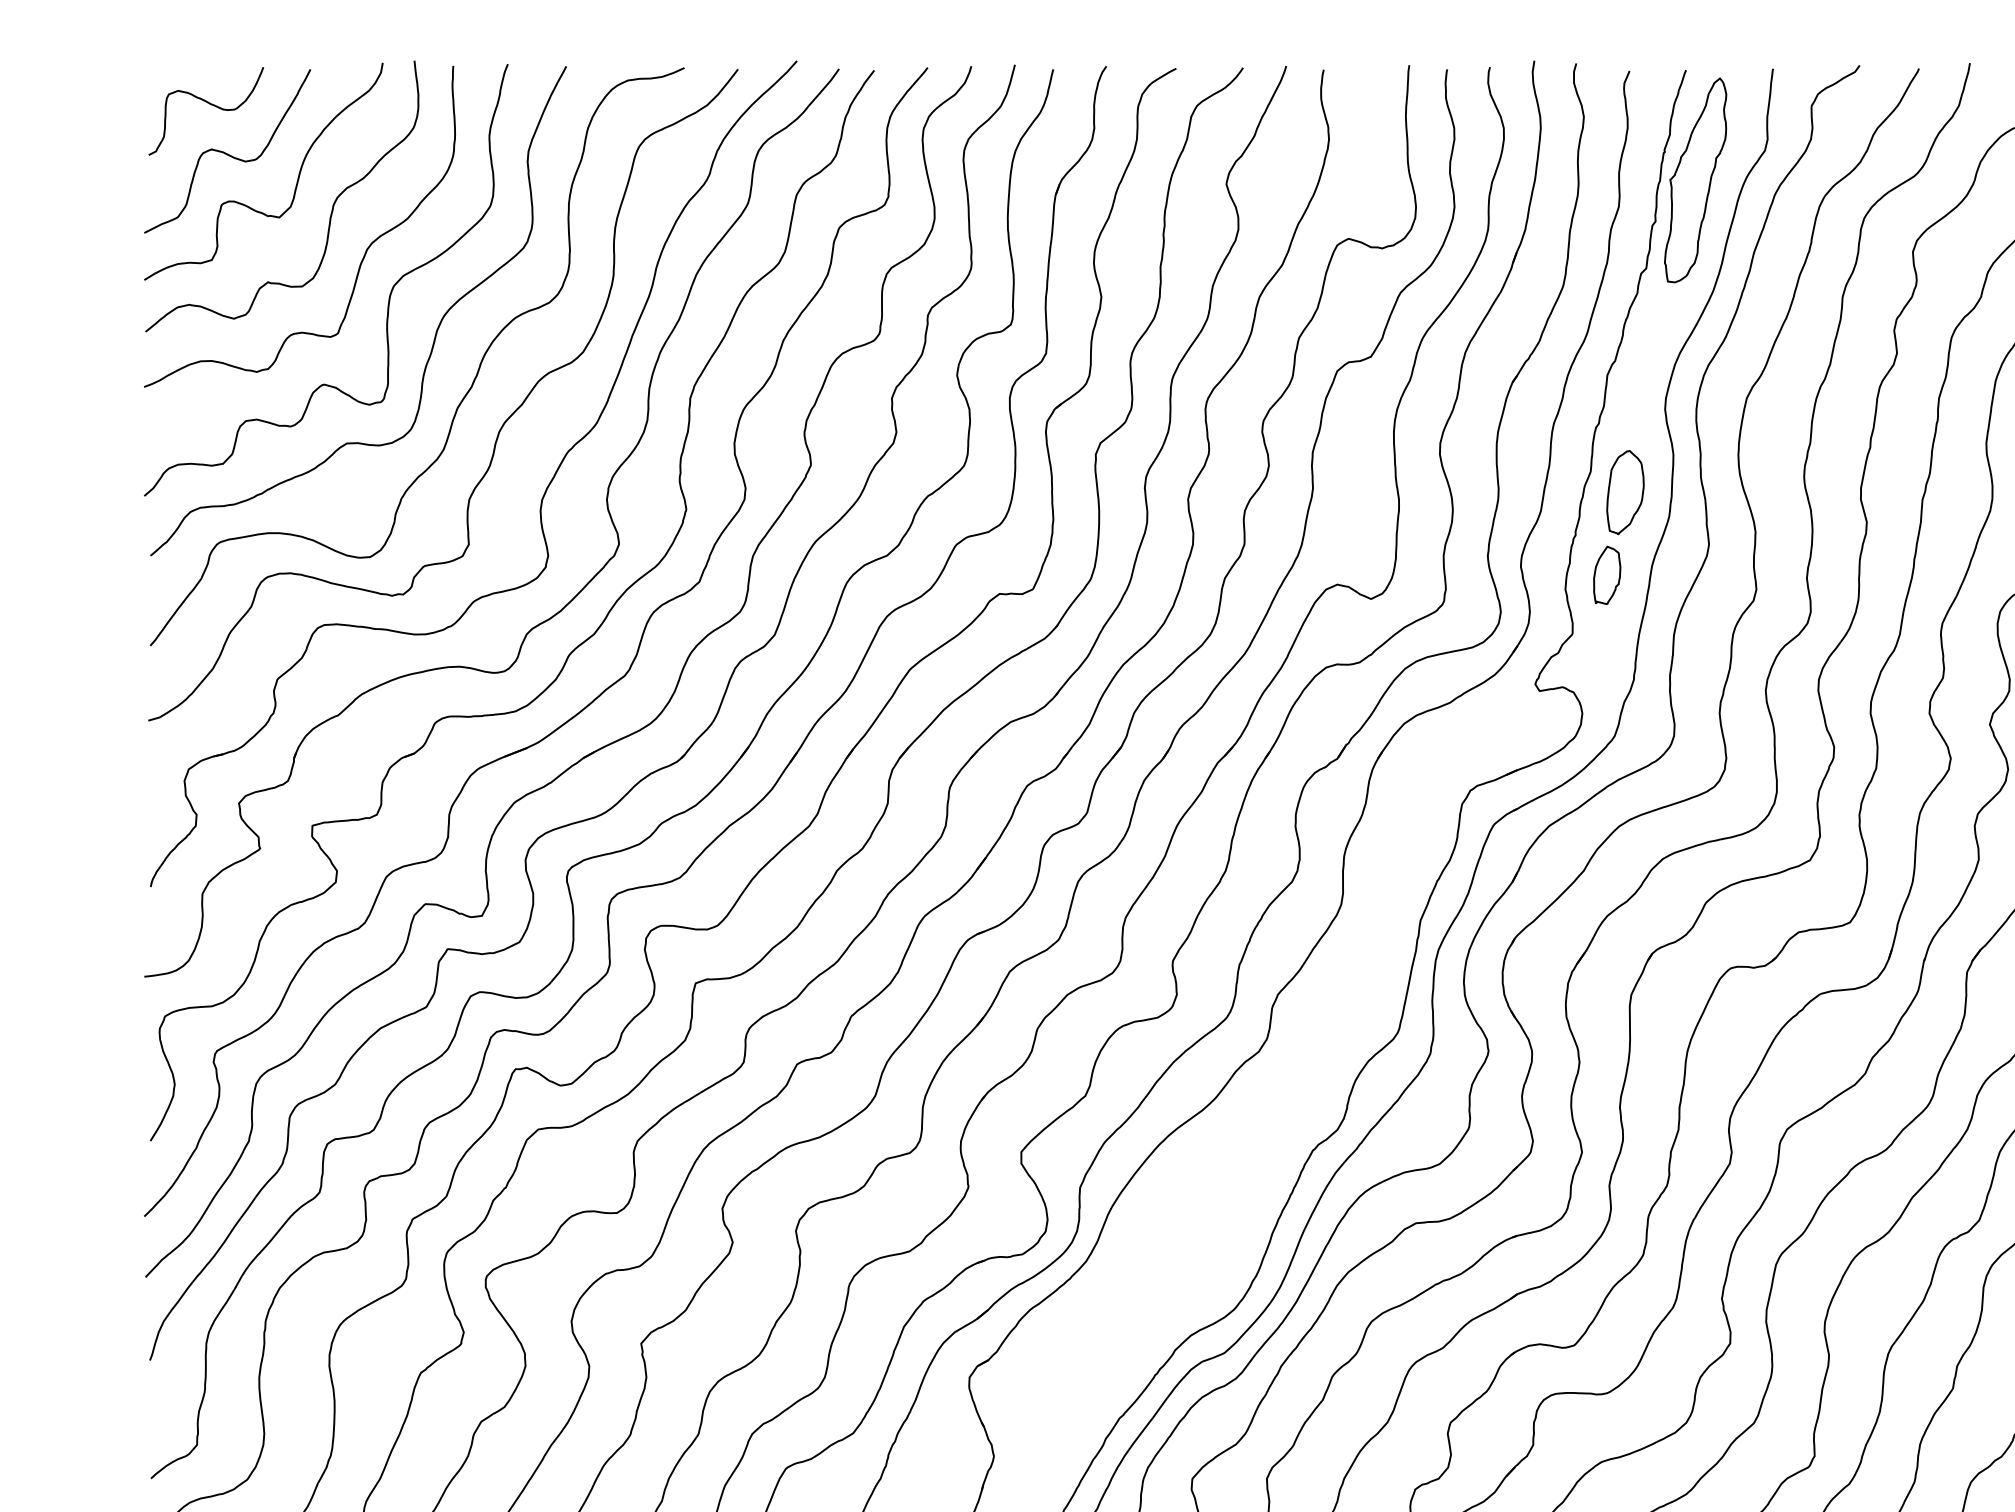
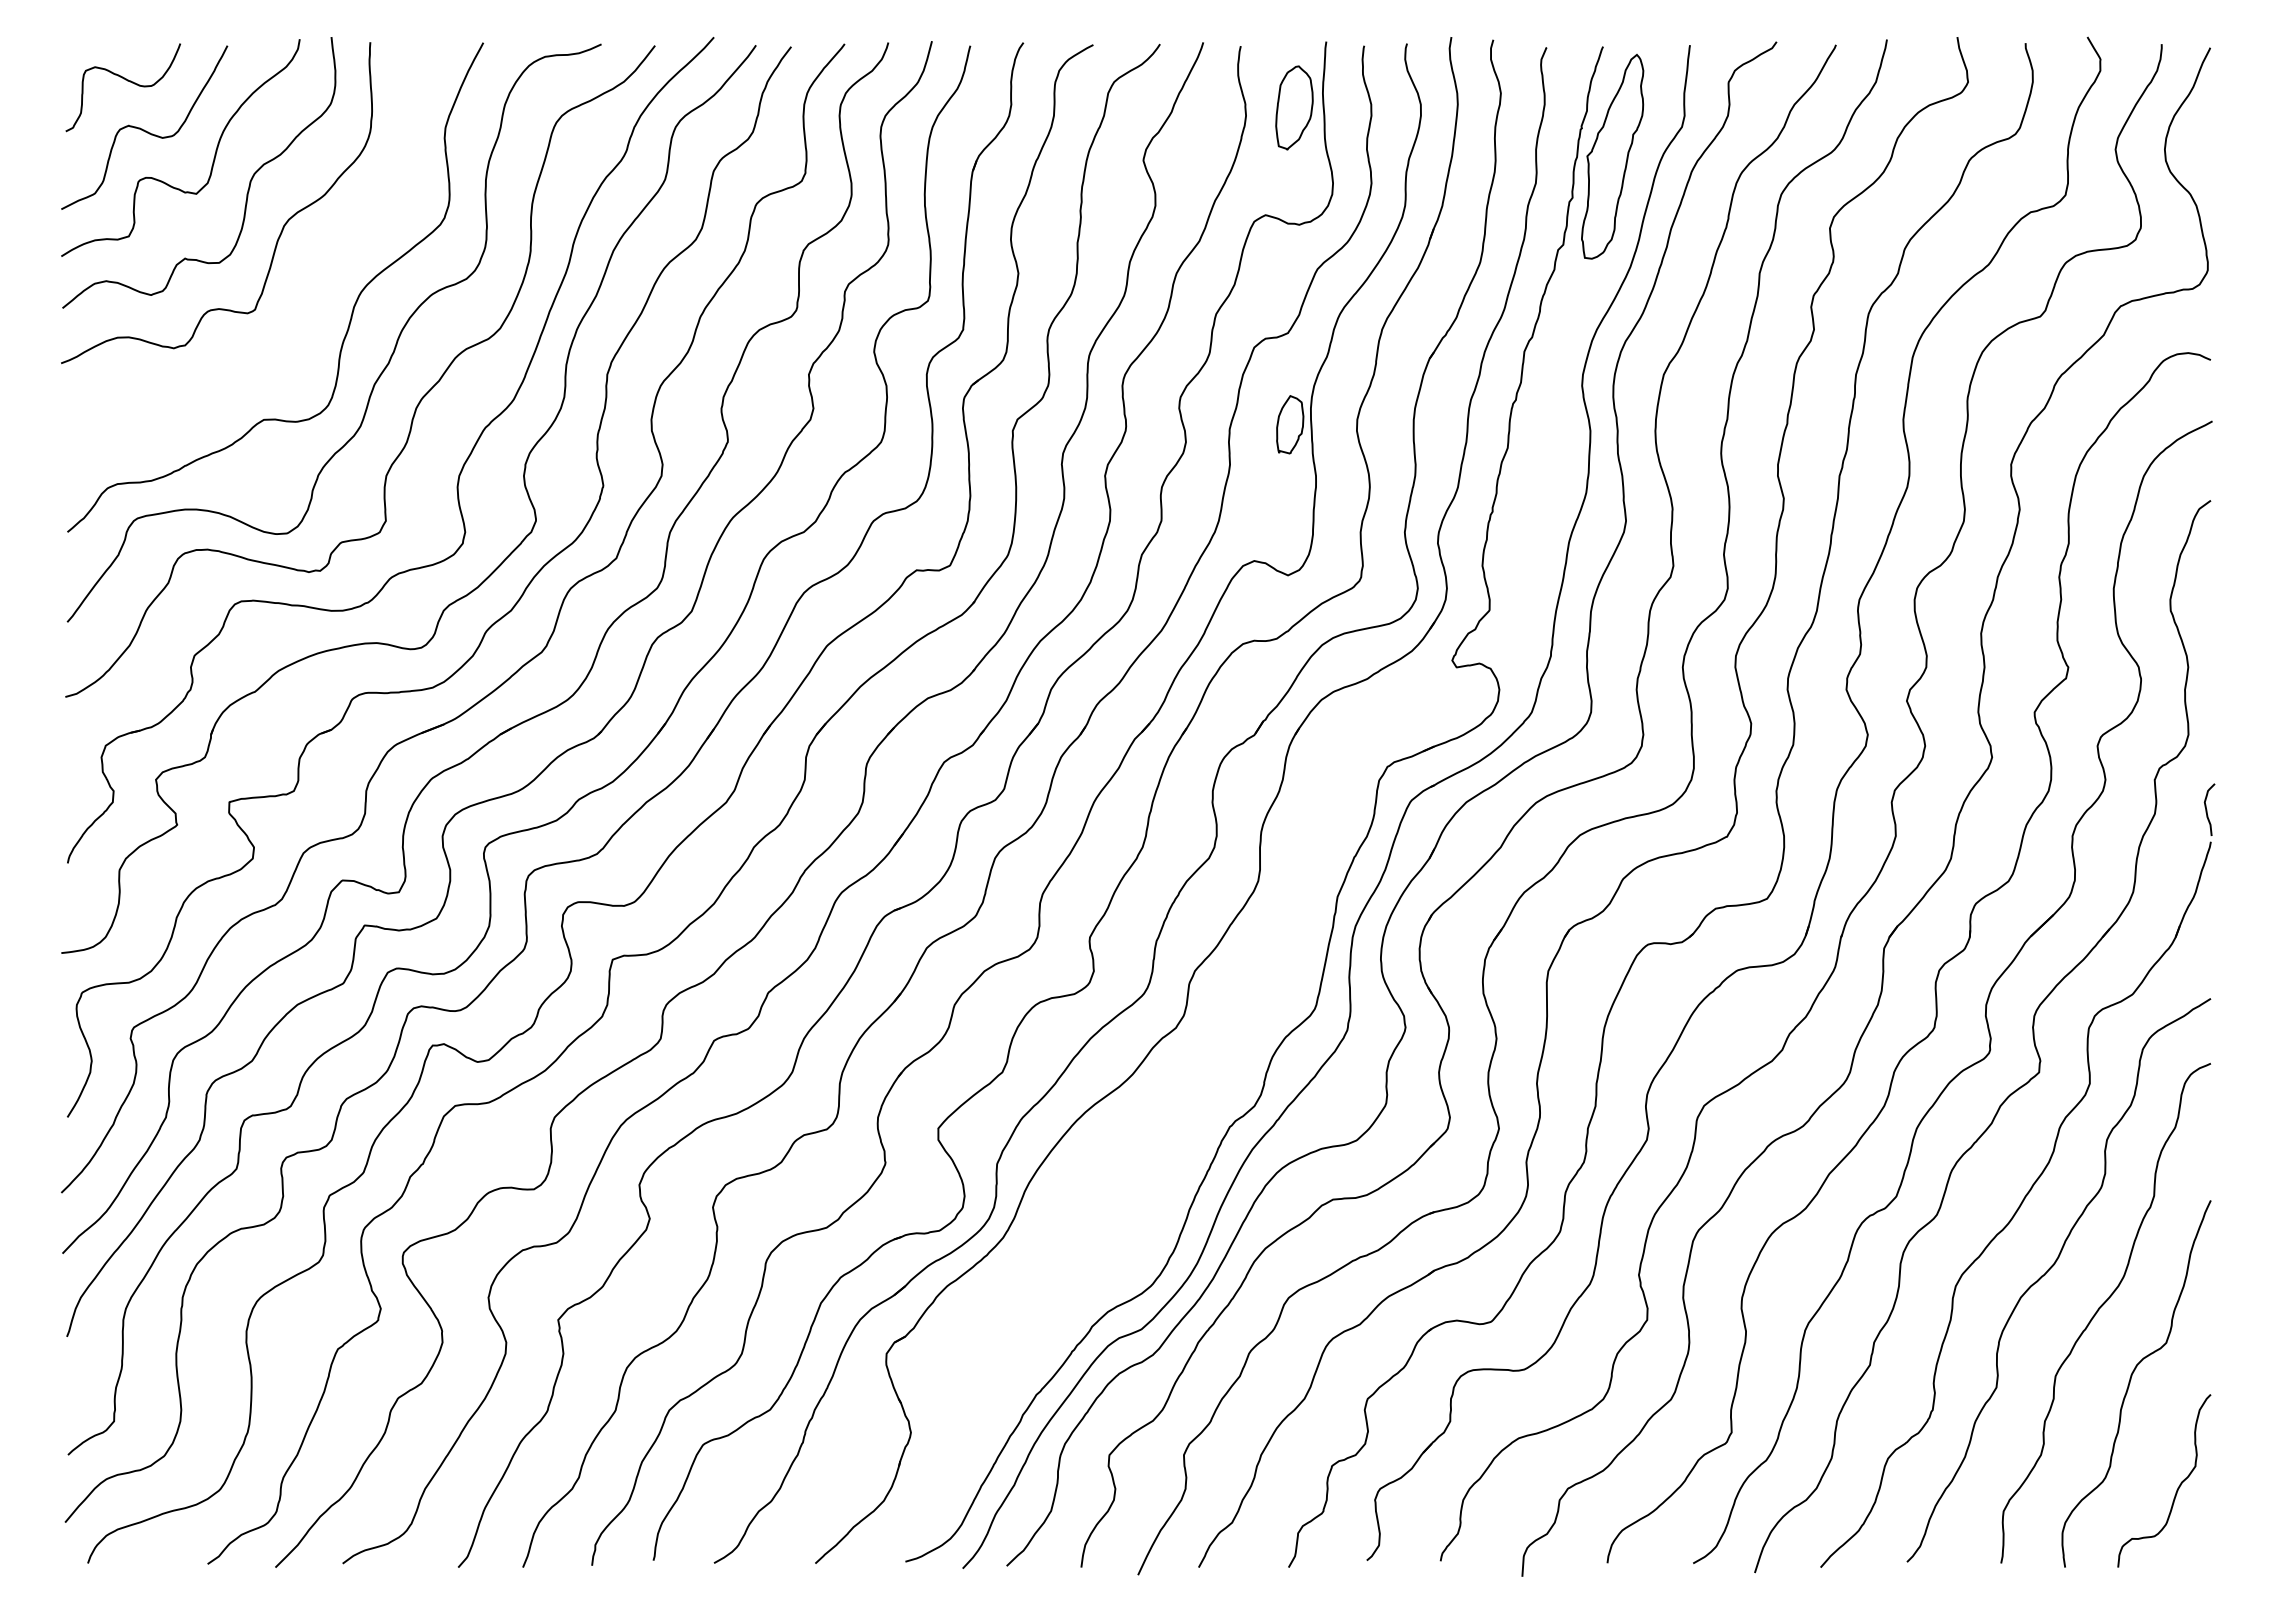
curve: (389, 294) -> (306, 270), removed
part: (1625, 492) -> (1294, 107), moved
part: (1607, 575) -> (1290, 424), moved

